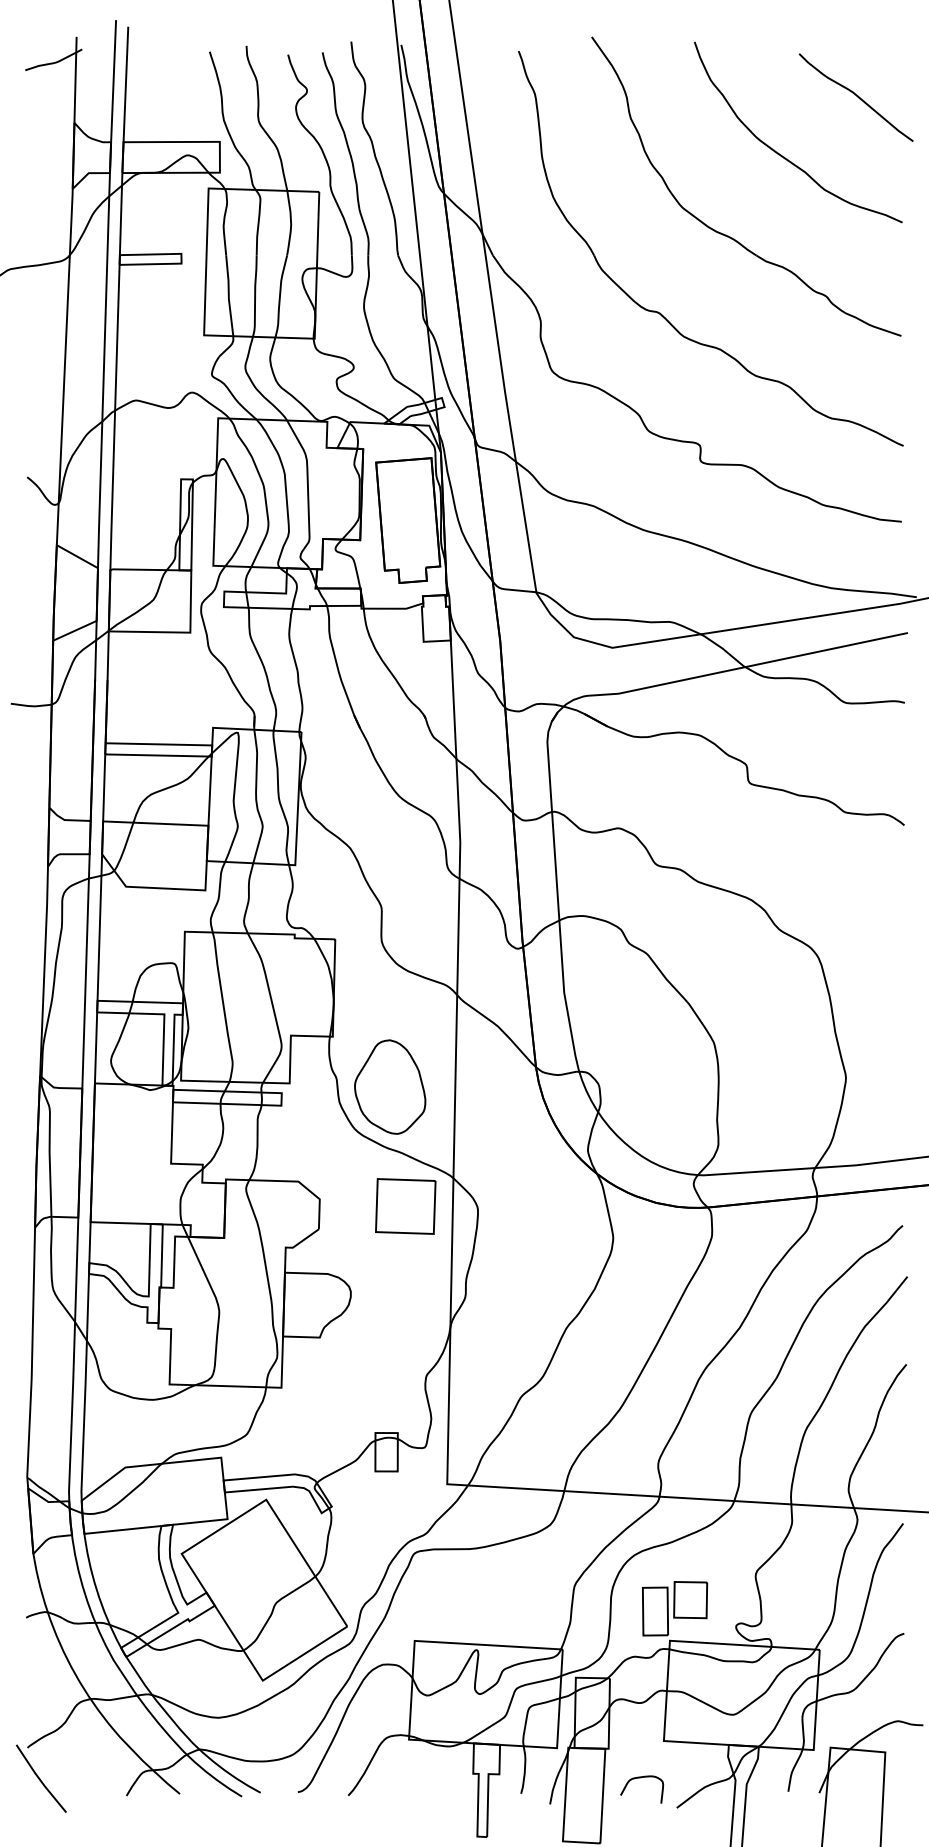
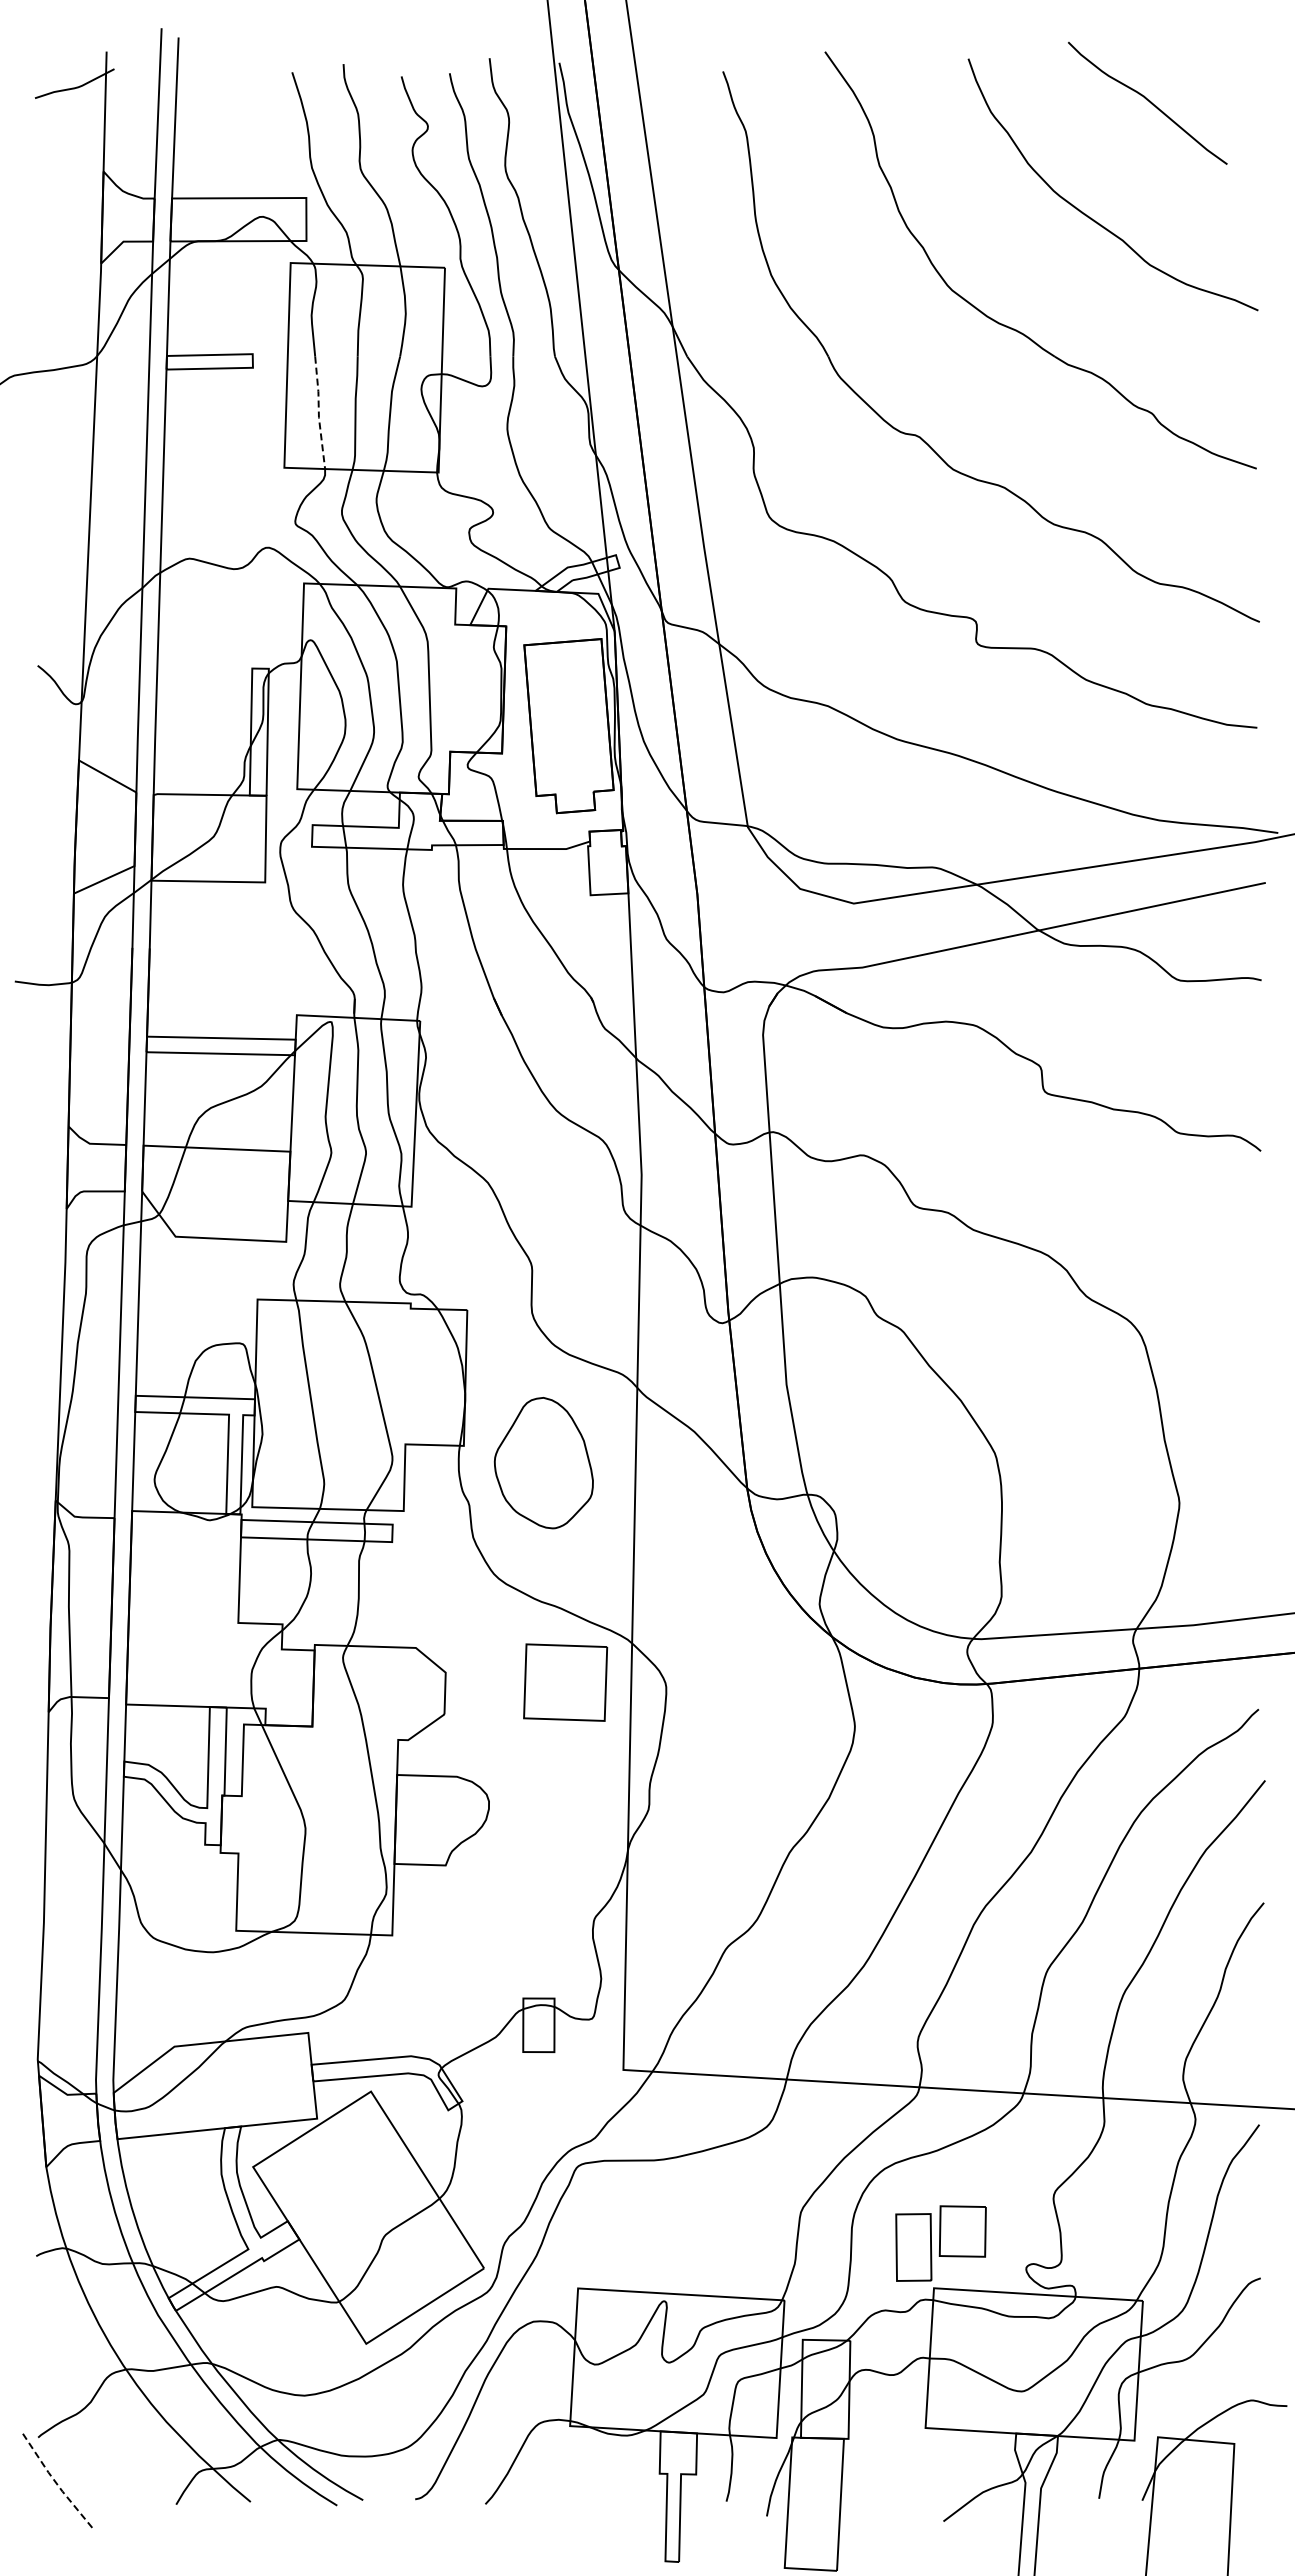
curve: (856, 96) -> (1148, 101), moved
line: (228, 295) -> (318, 412), solid -> dashed
part: (389, 1087) -> (543, 1463), moved
curve: (638, 1778) -> (889, 2480), removed
line: (39, 1780) -> (55, 2482), solid -> dashed

